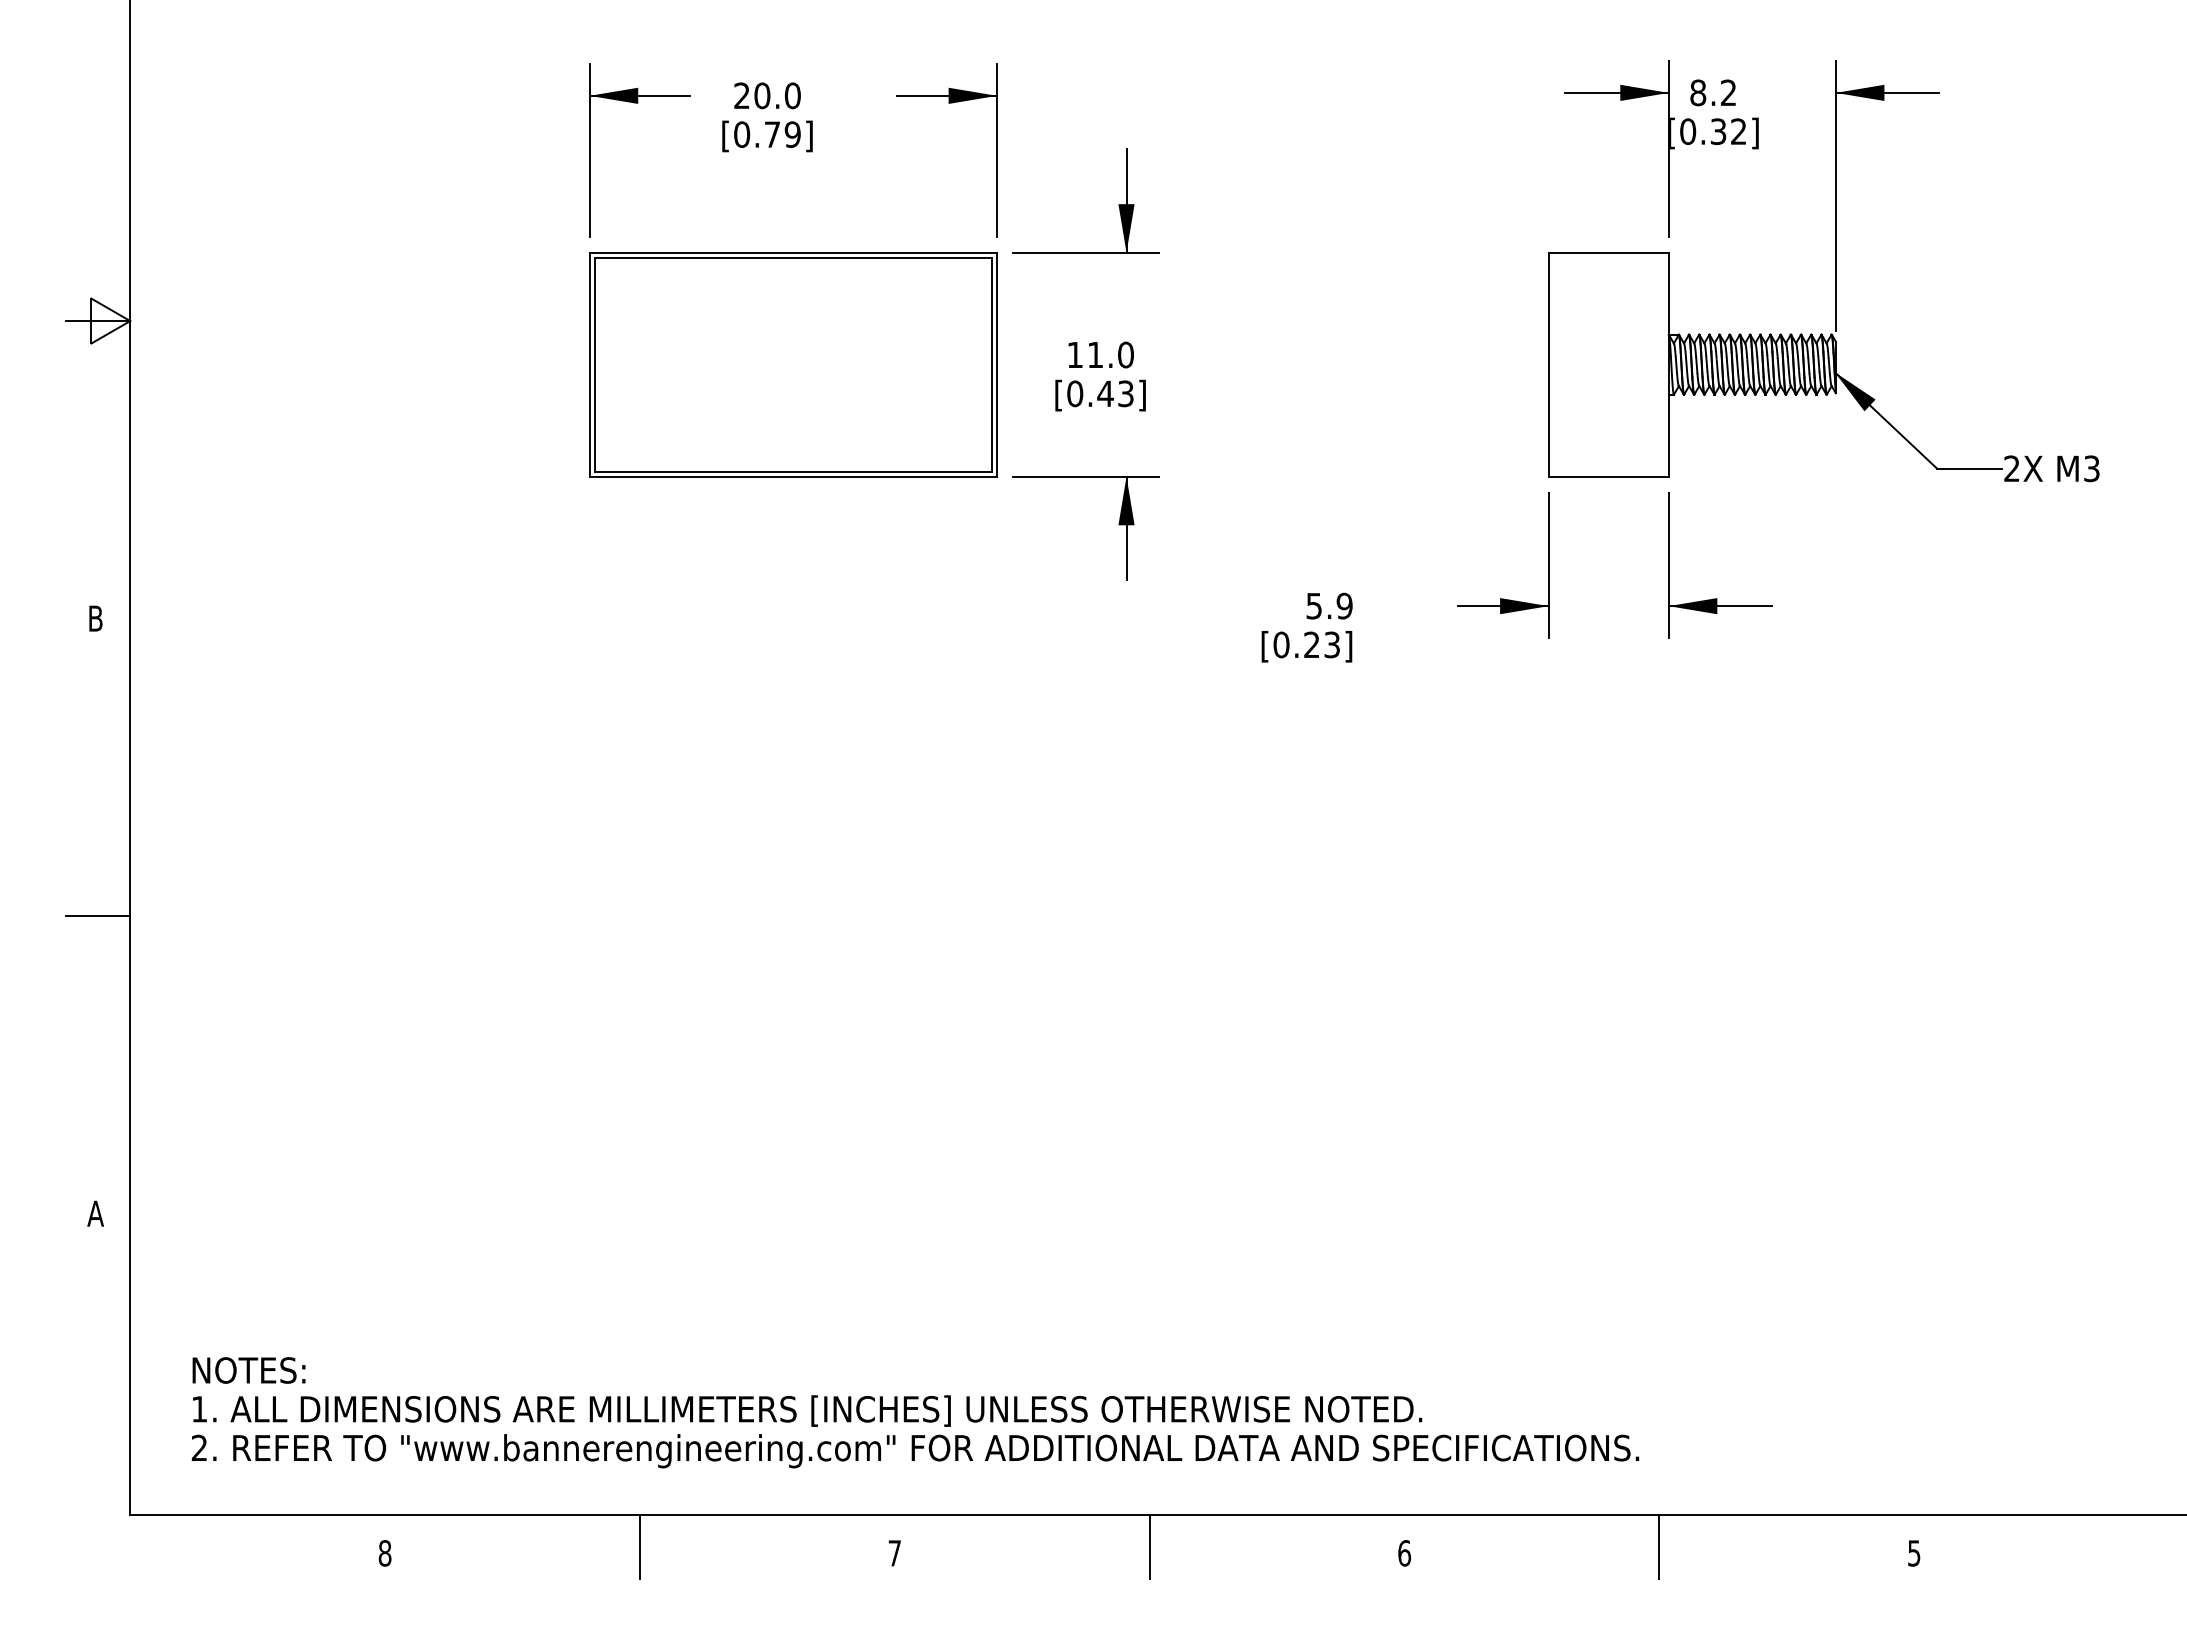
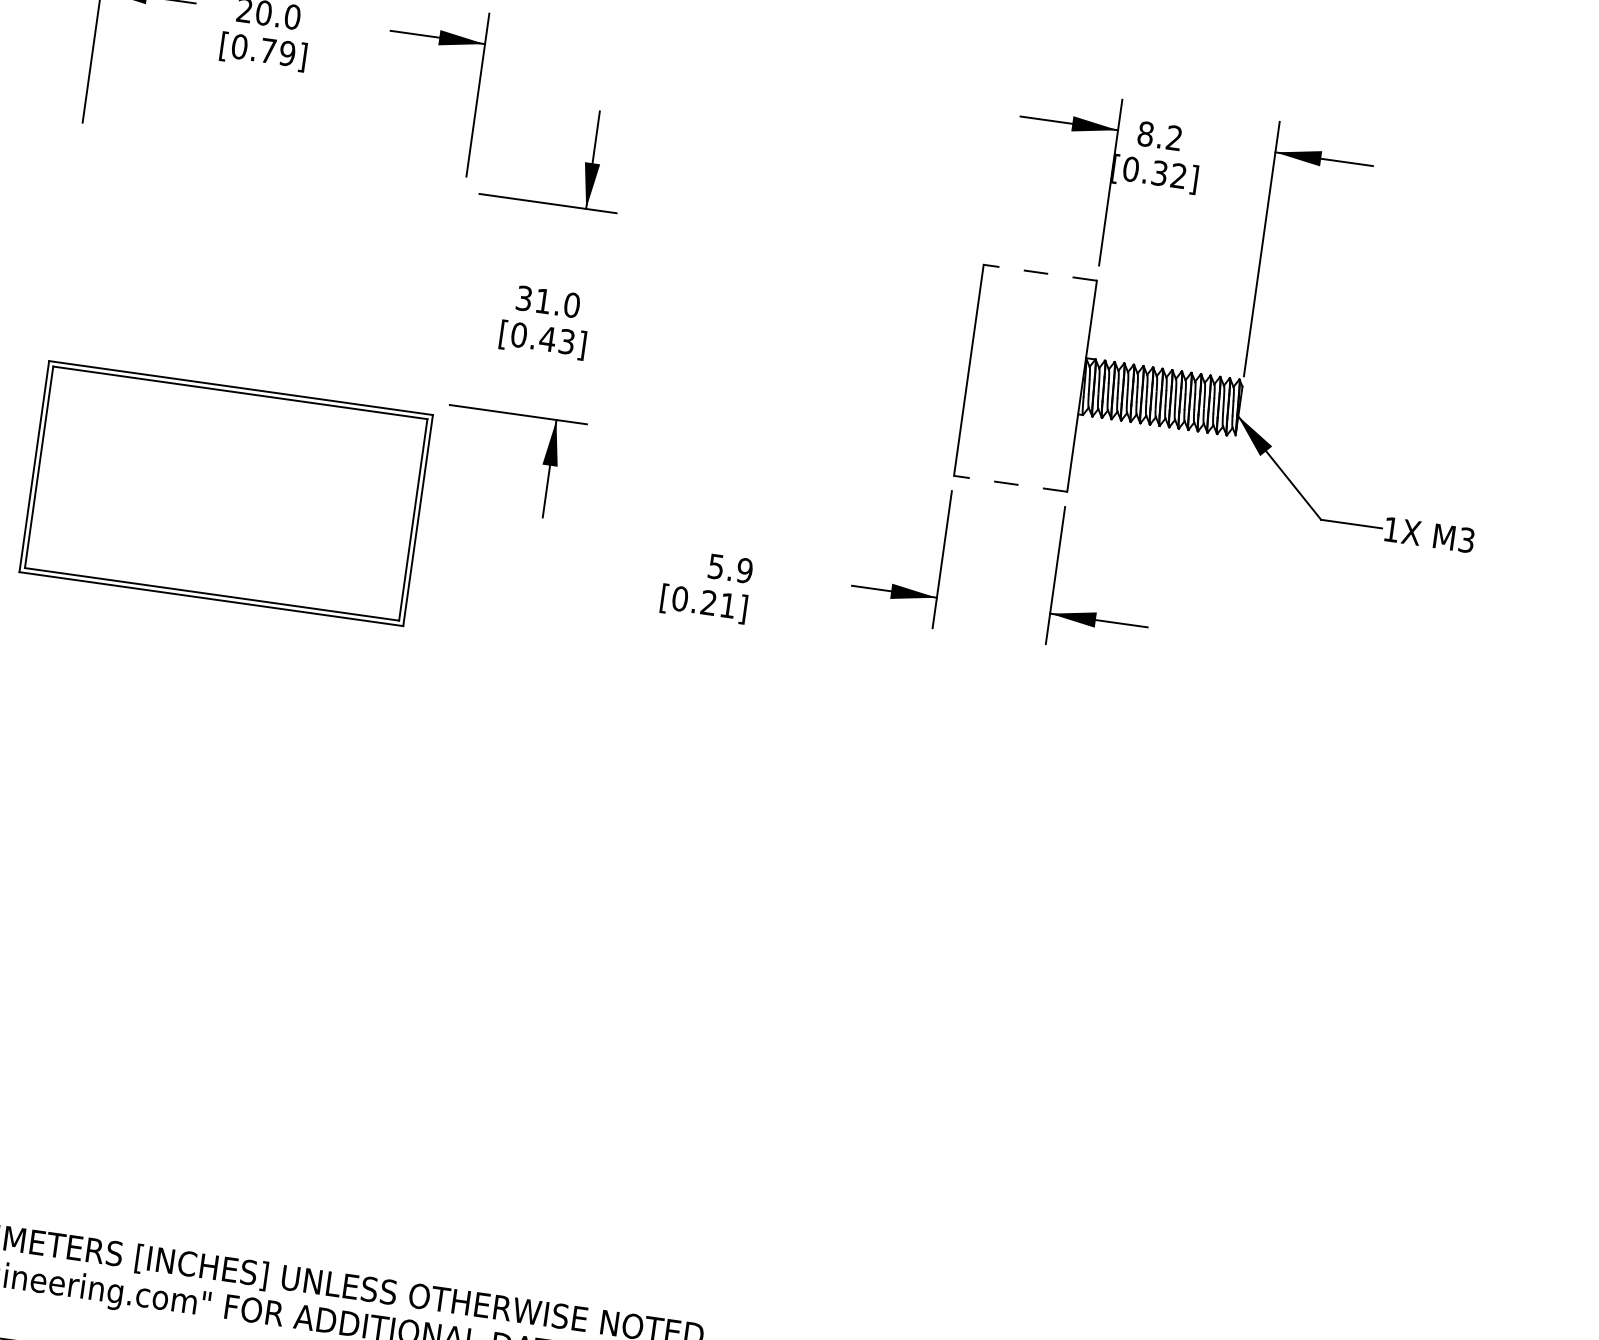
line: (1608, 252) -> (1040, 272), solid -> dashed
text: (1074, 354) -> (523, 297), 11.0 -> 31.0
part: (793, 364) -> (226, 493), moved
text: (2011, 468) -> (1391, 529), 2X -> 1X
line: (1608, 476) -> (1010, 483), solid -> dashed
text: (1331, 644) -> (727, 605), [0.23] -> [0.21]

